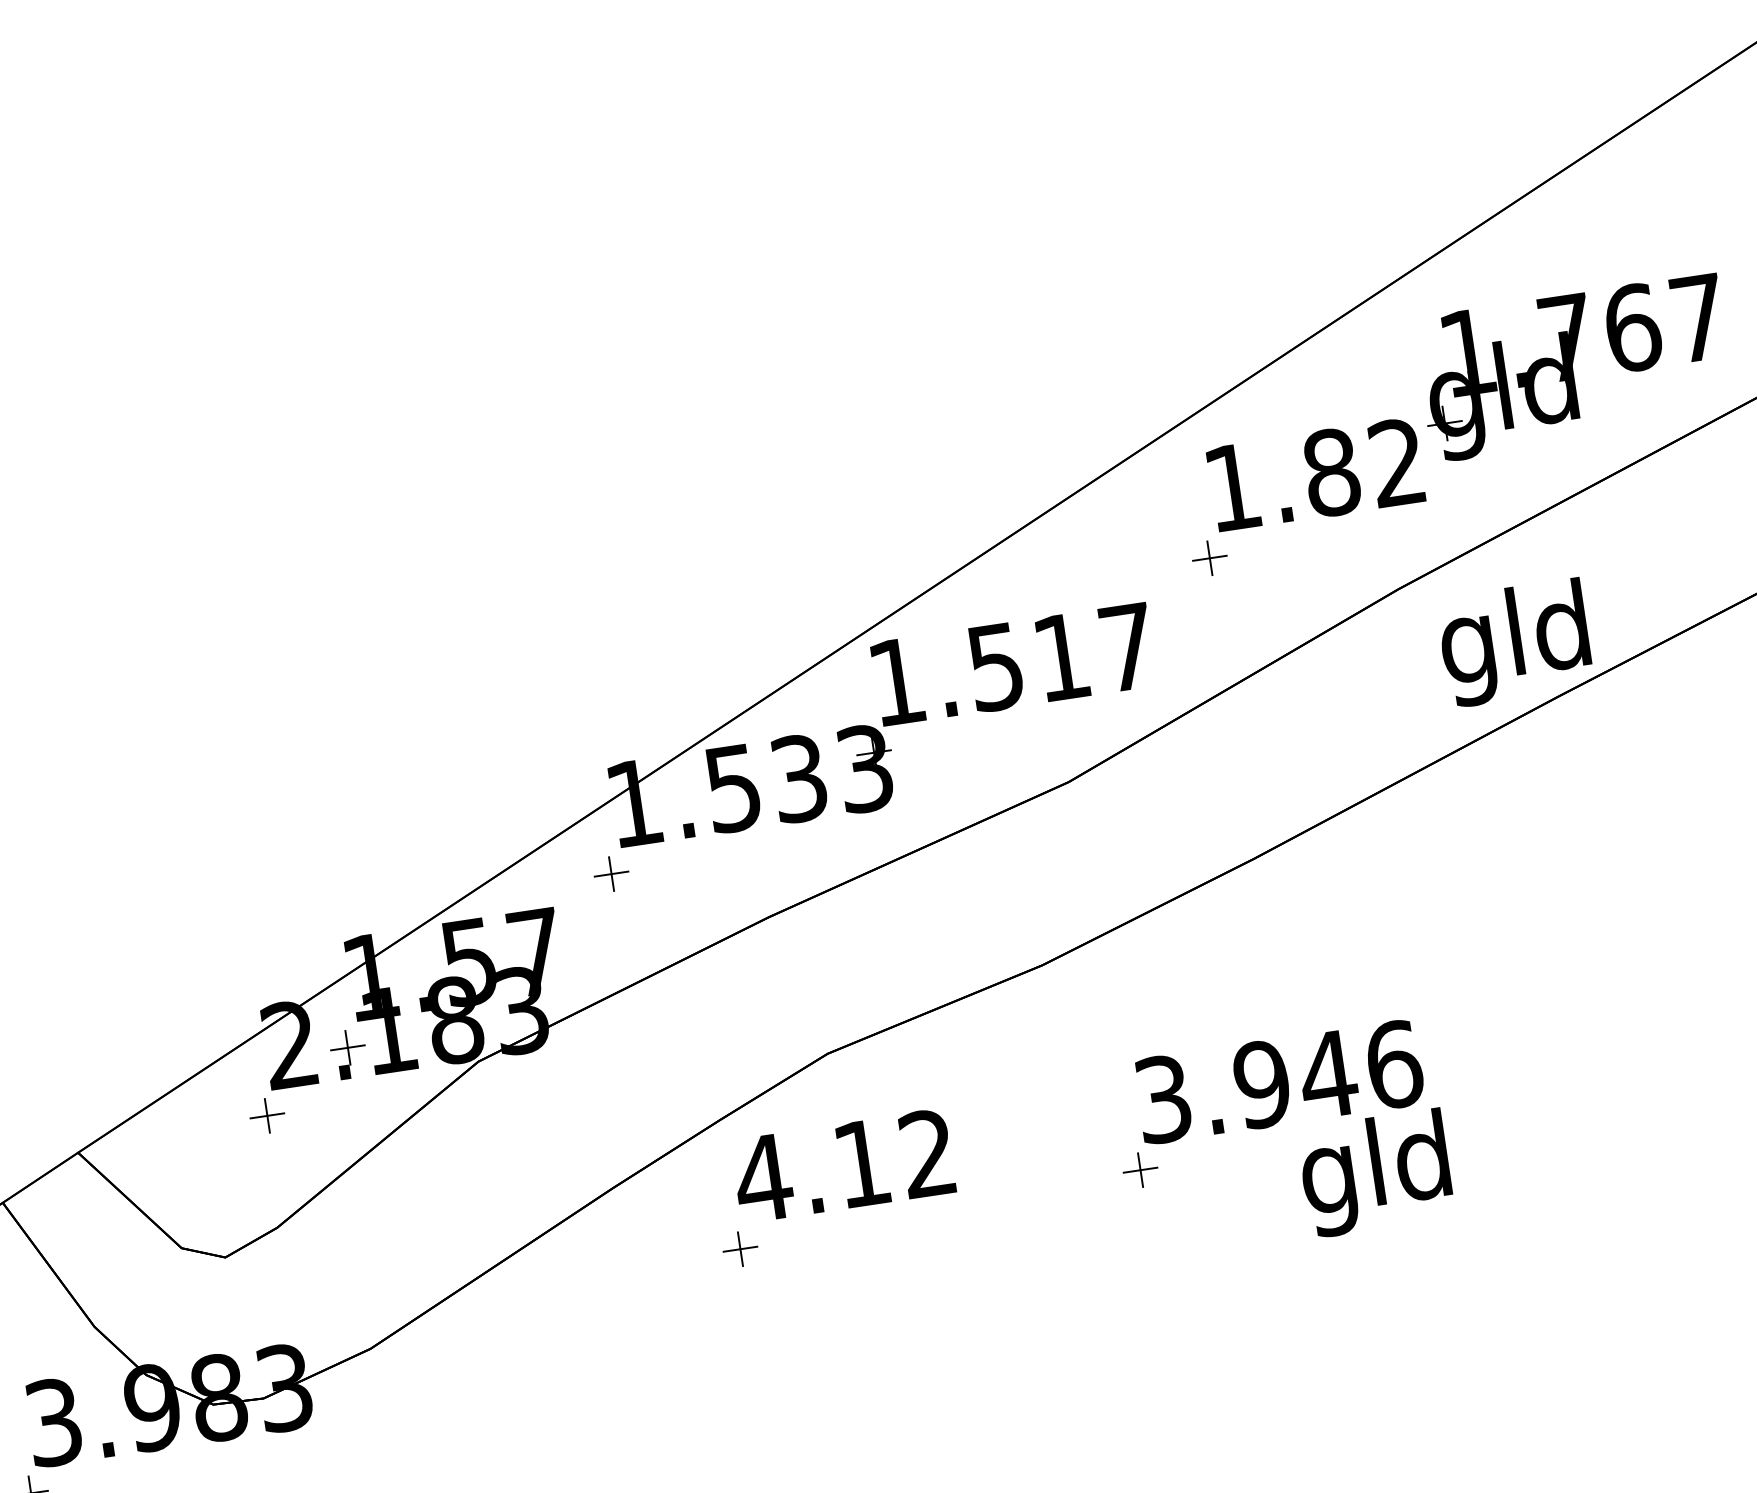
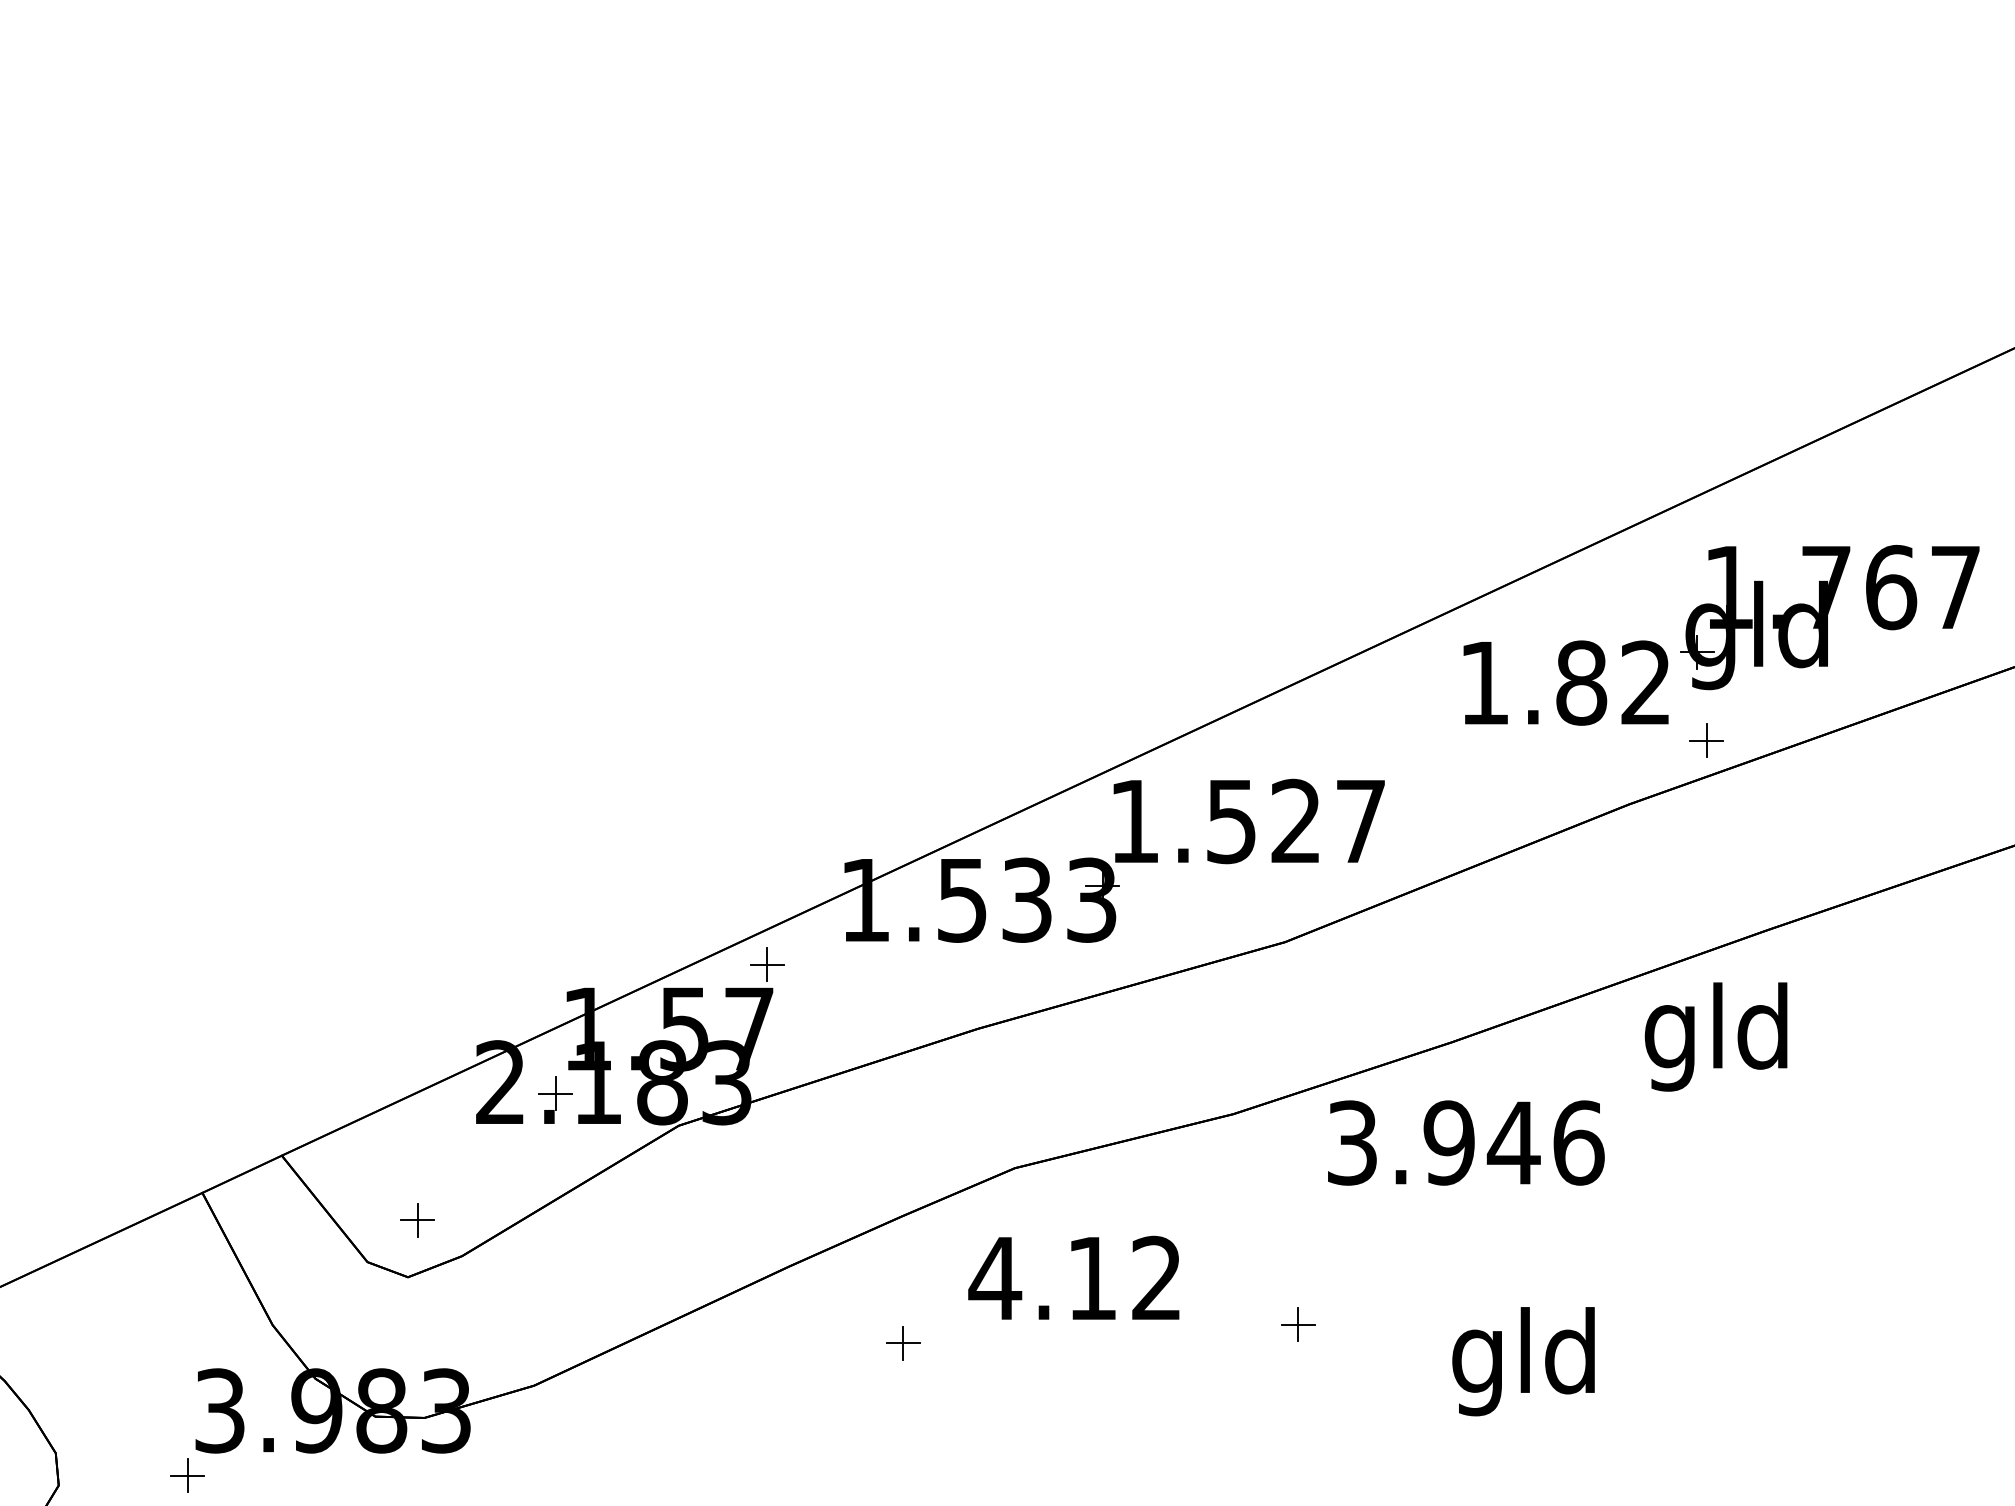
part: (1209, 558) -> (1706, 740), moved
text: (1514, 642) -> (1715, 1036), moved
text: (1060, 656) -> (1295, 820), 1.517 -> 1.527
part: (611, 873) -> (767, 964), moved
text: (1279, 1081) -> (1466, 1142), moved
part: (267, 1115) -> (417, 1220), moved
text: (842, 1165) -> (1073, 1277), moved

